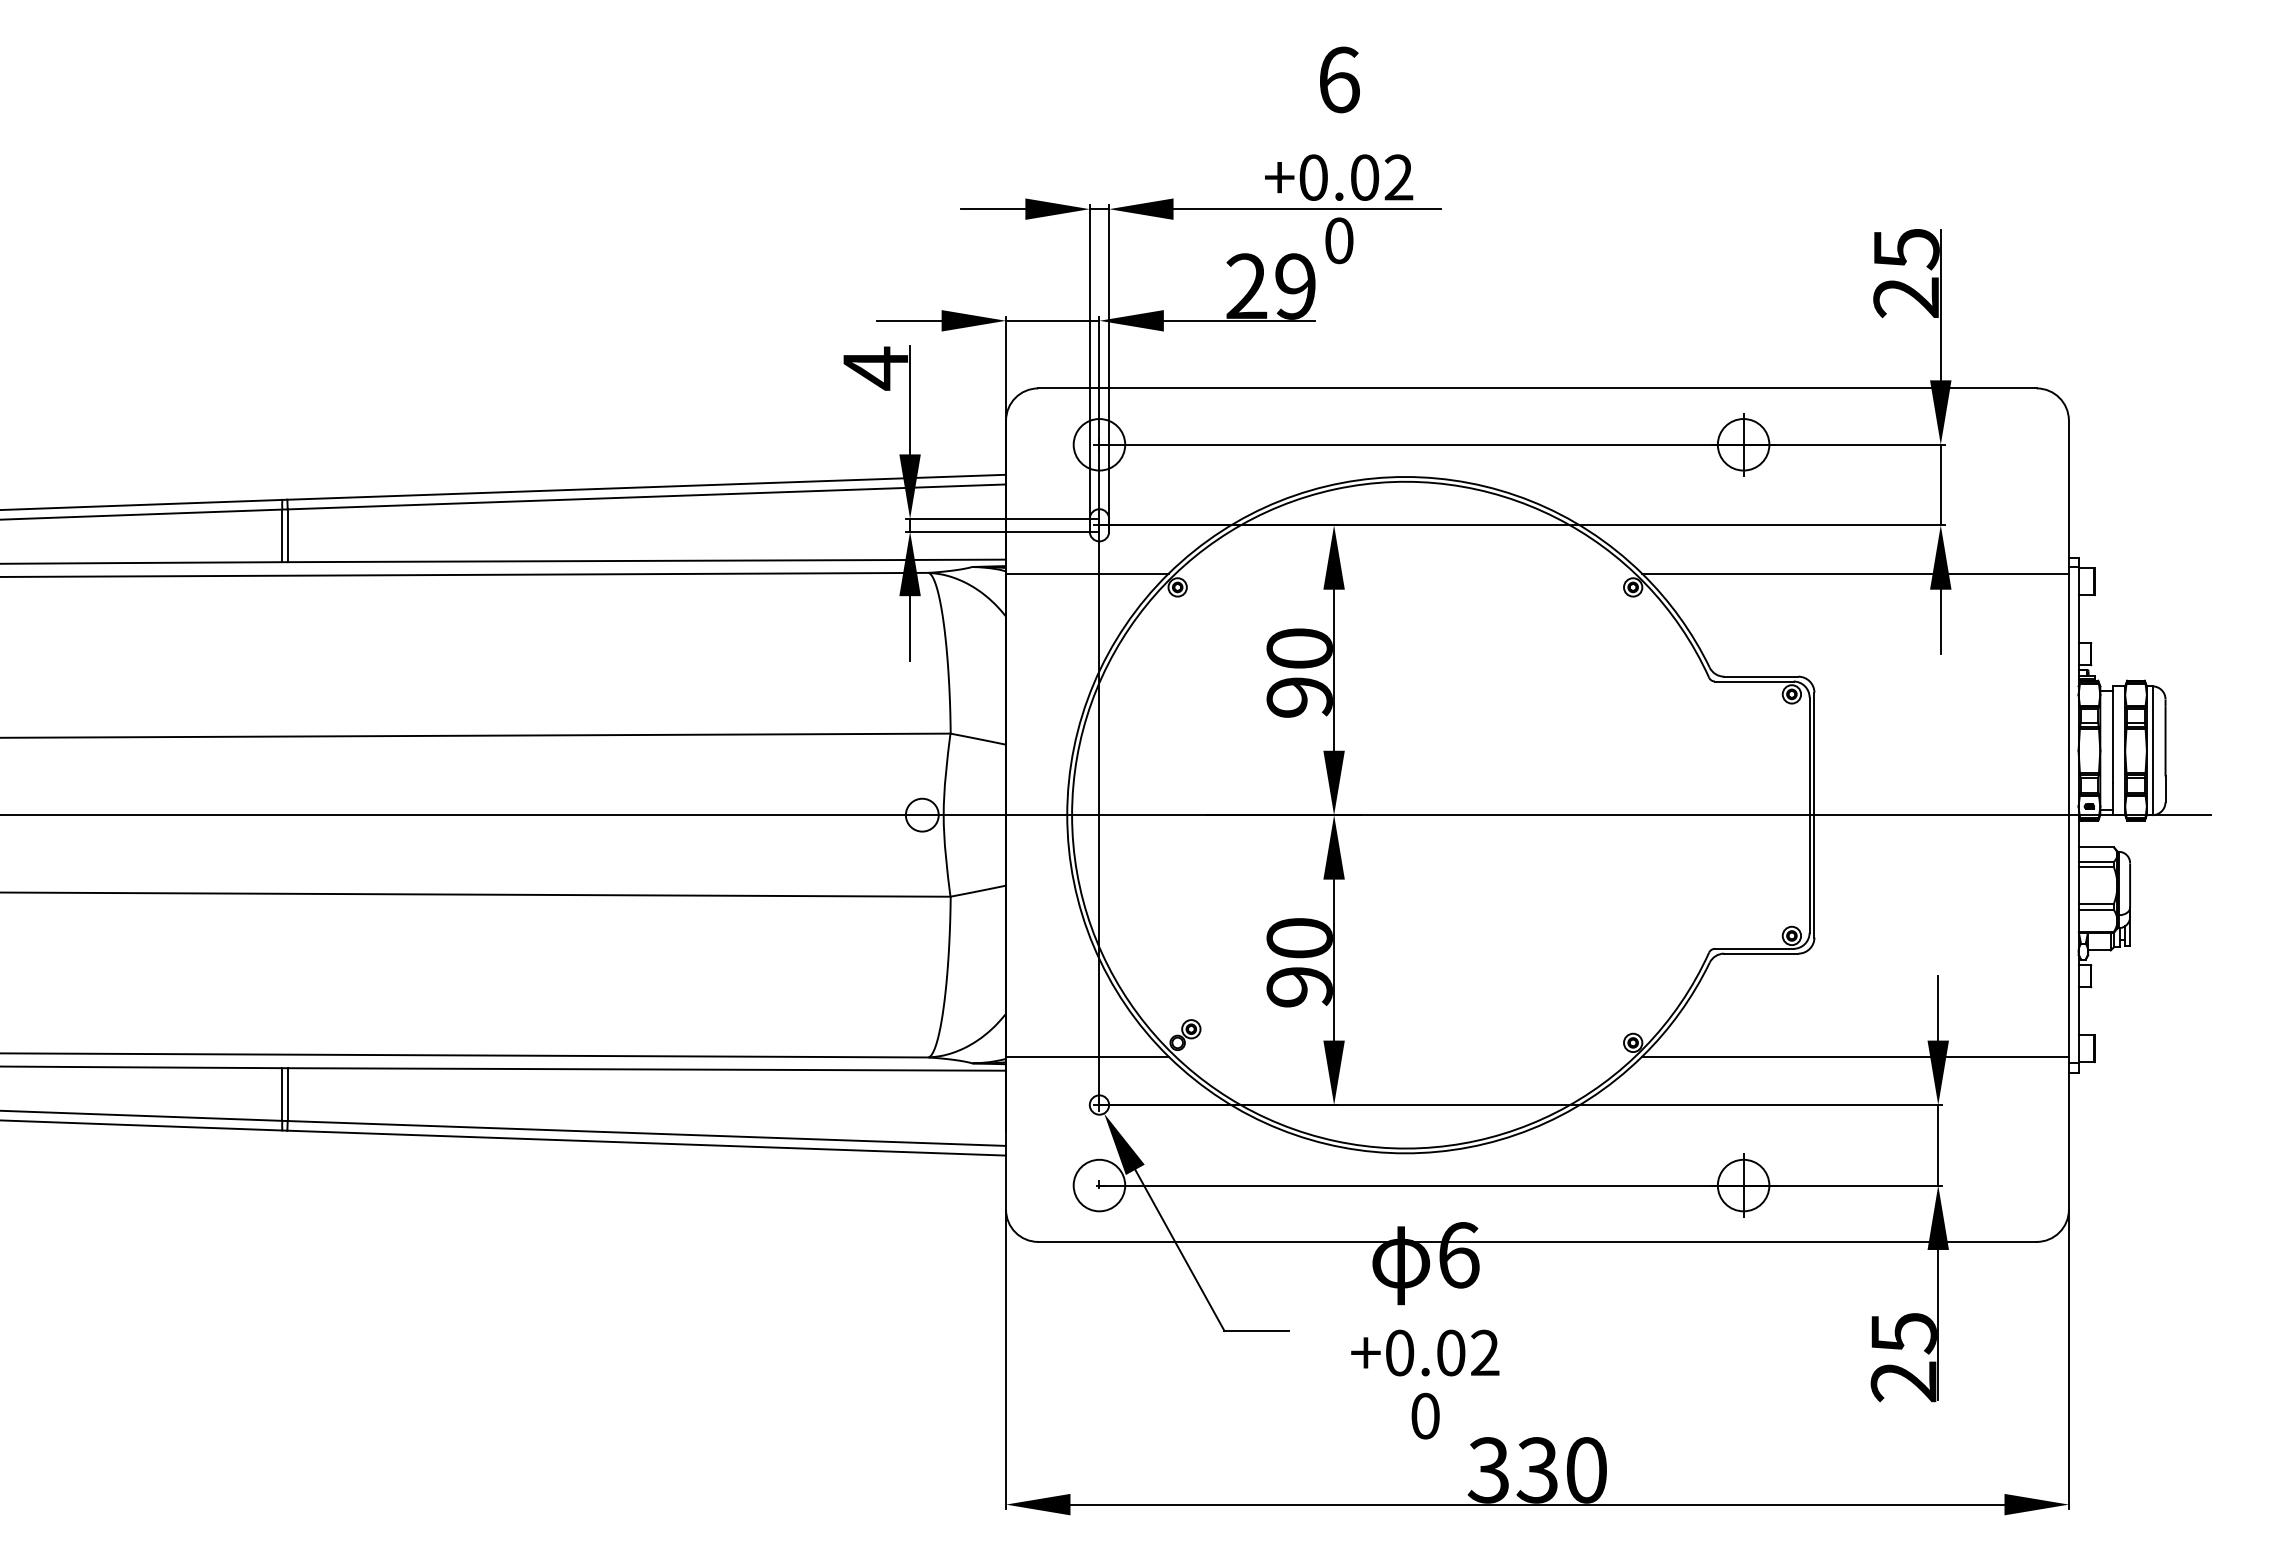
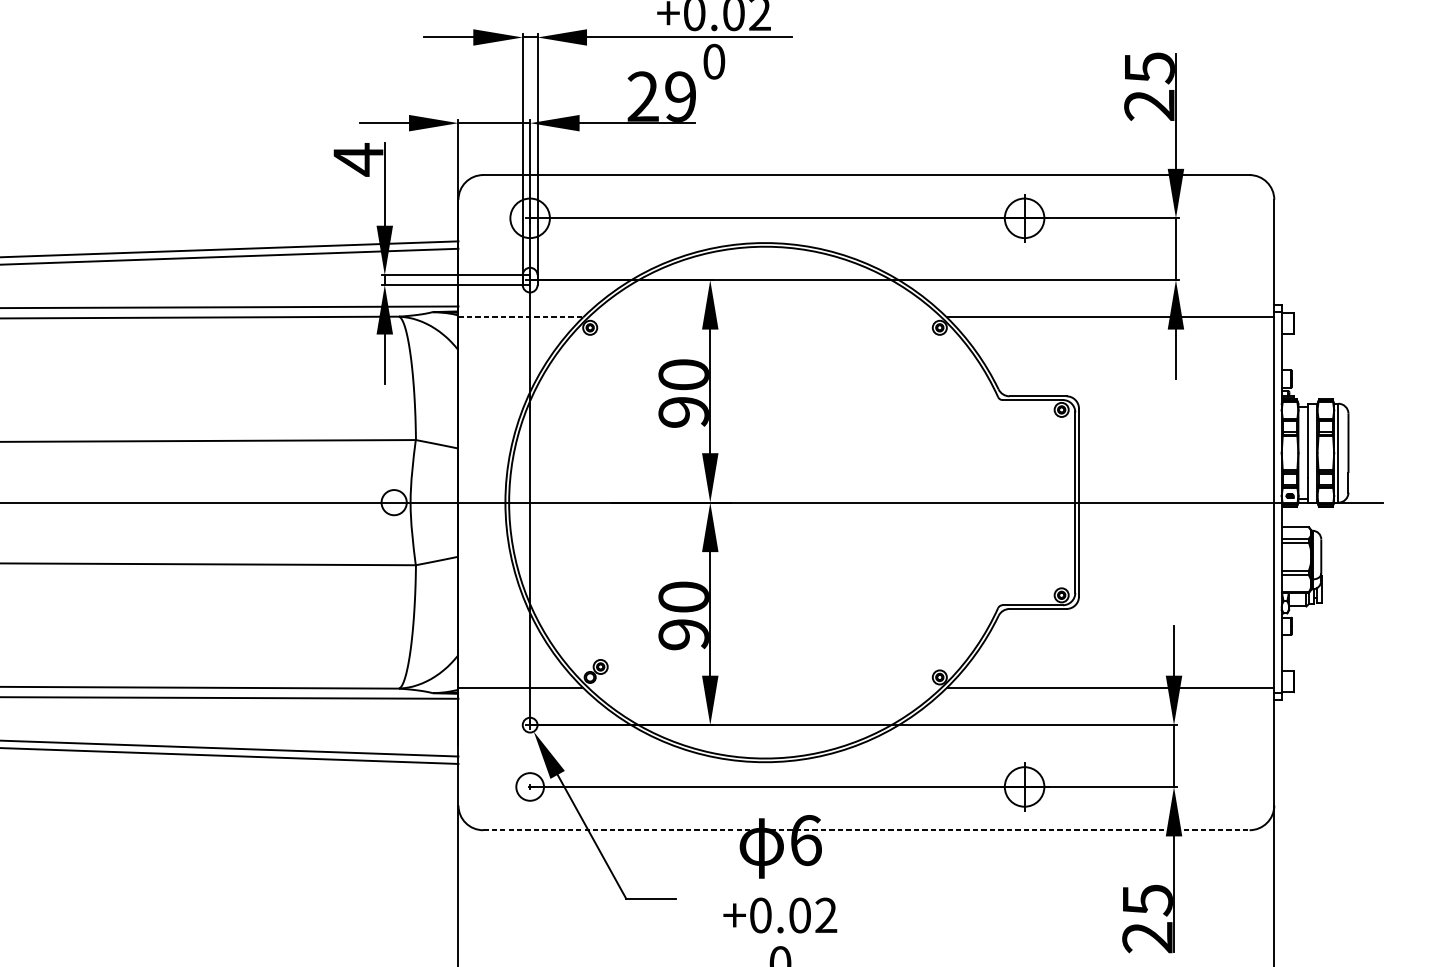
line: (1087, 573) -> (520, 317), solid -> dashed
circle: (1099, 1185) -> (530, 786), size x0.7
line: (1537, 1241) -> (866, 829), solid -> dashed

